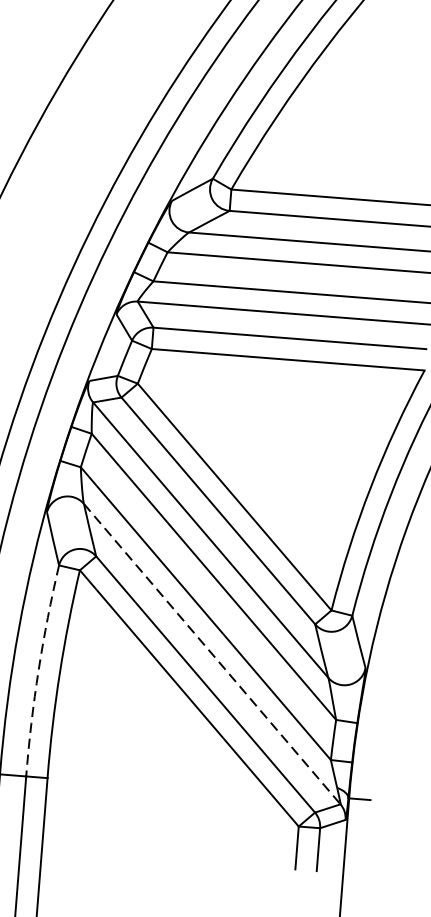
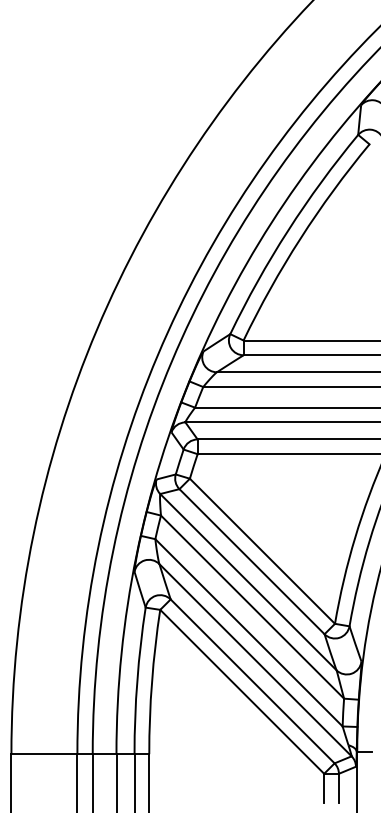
line: (212, 654) -> (255, 660), dashed -> solid
arc: (38, 670) -> (137, 680), dashed -> solid

